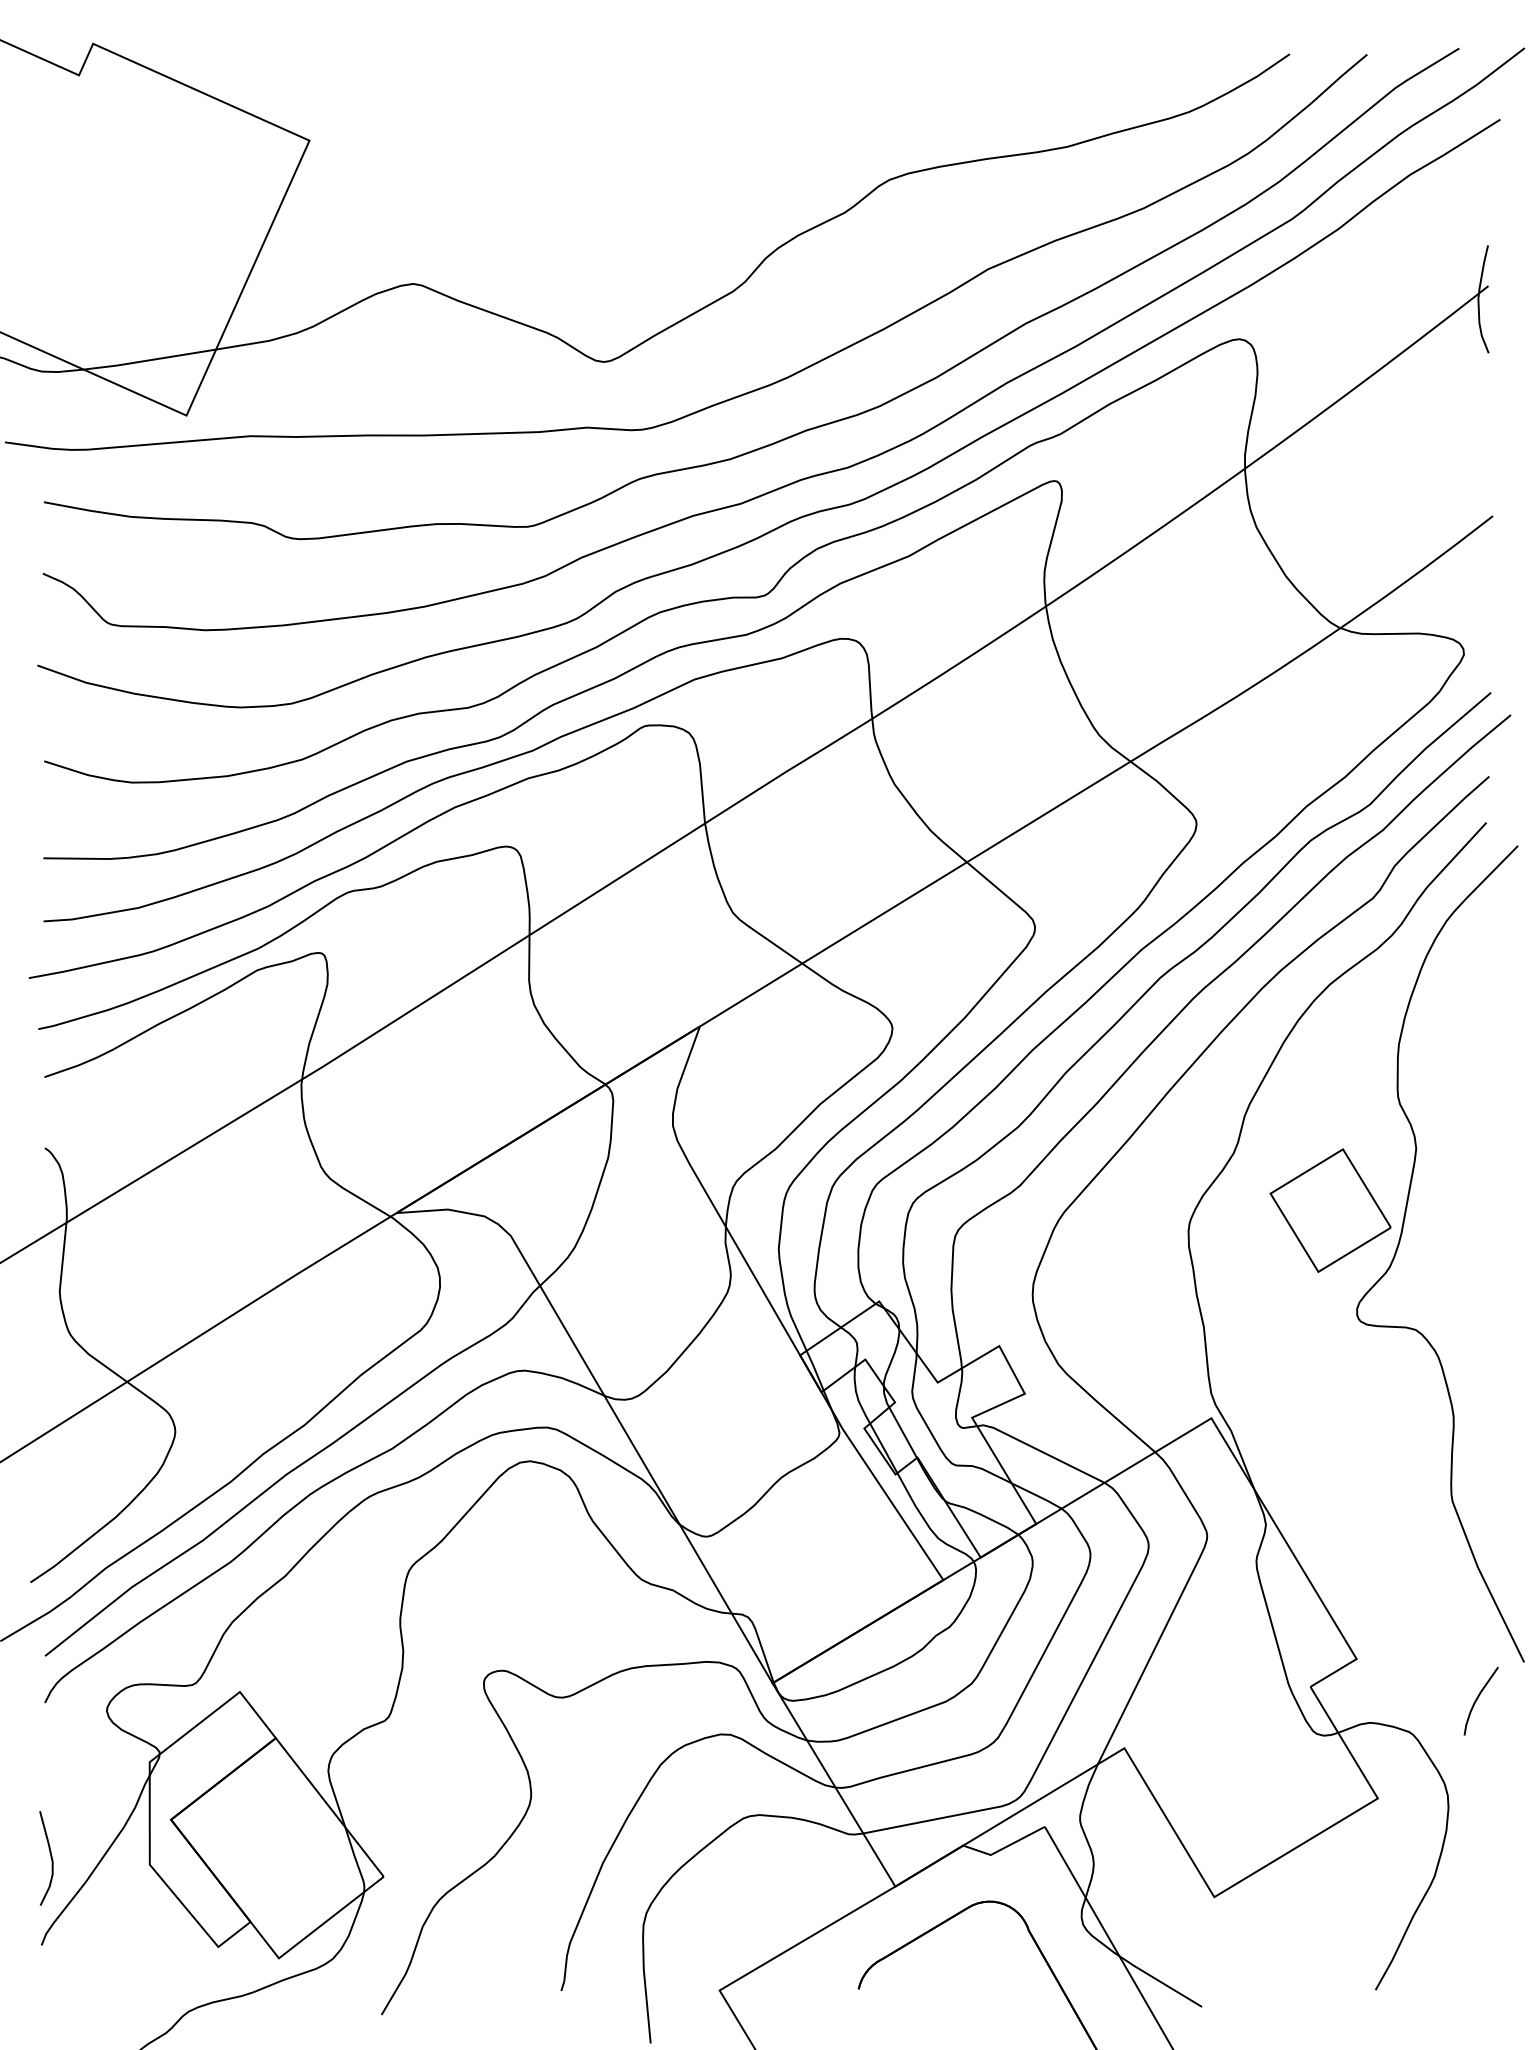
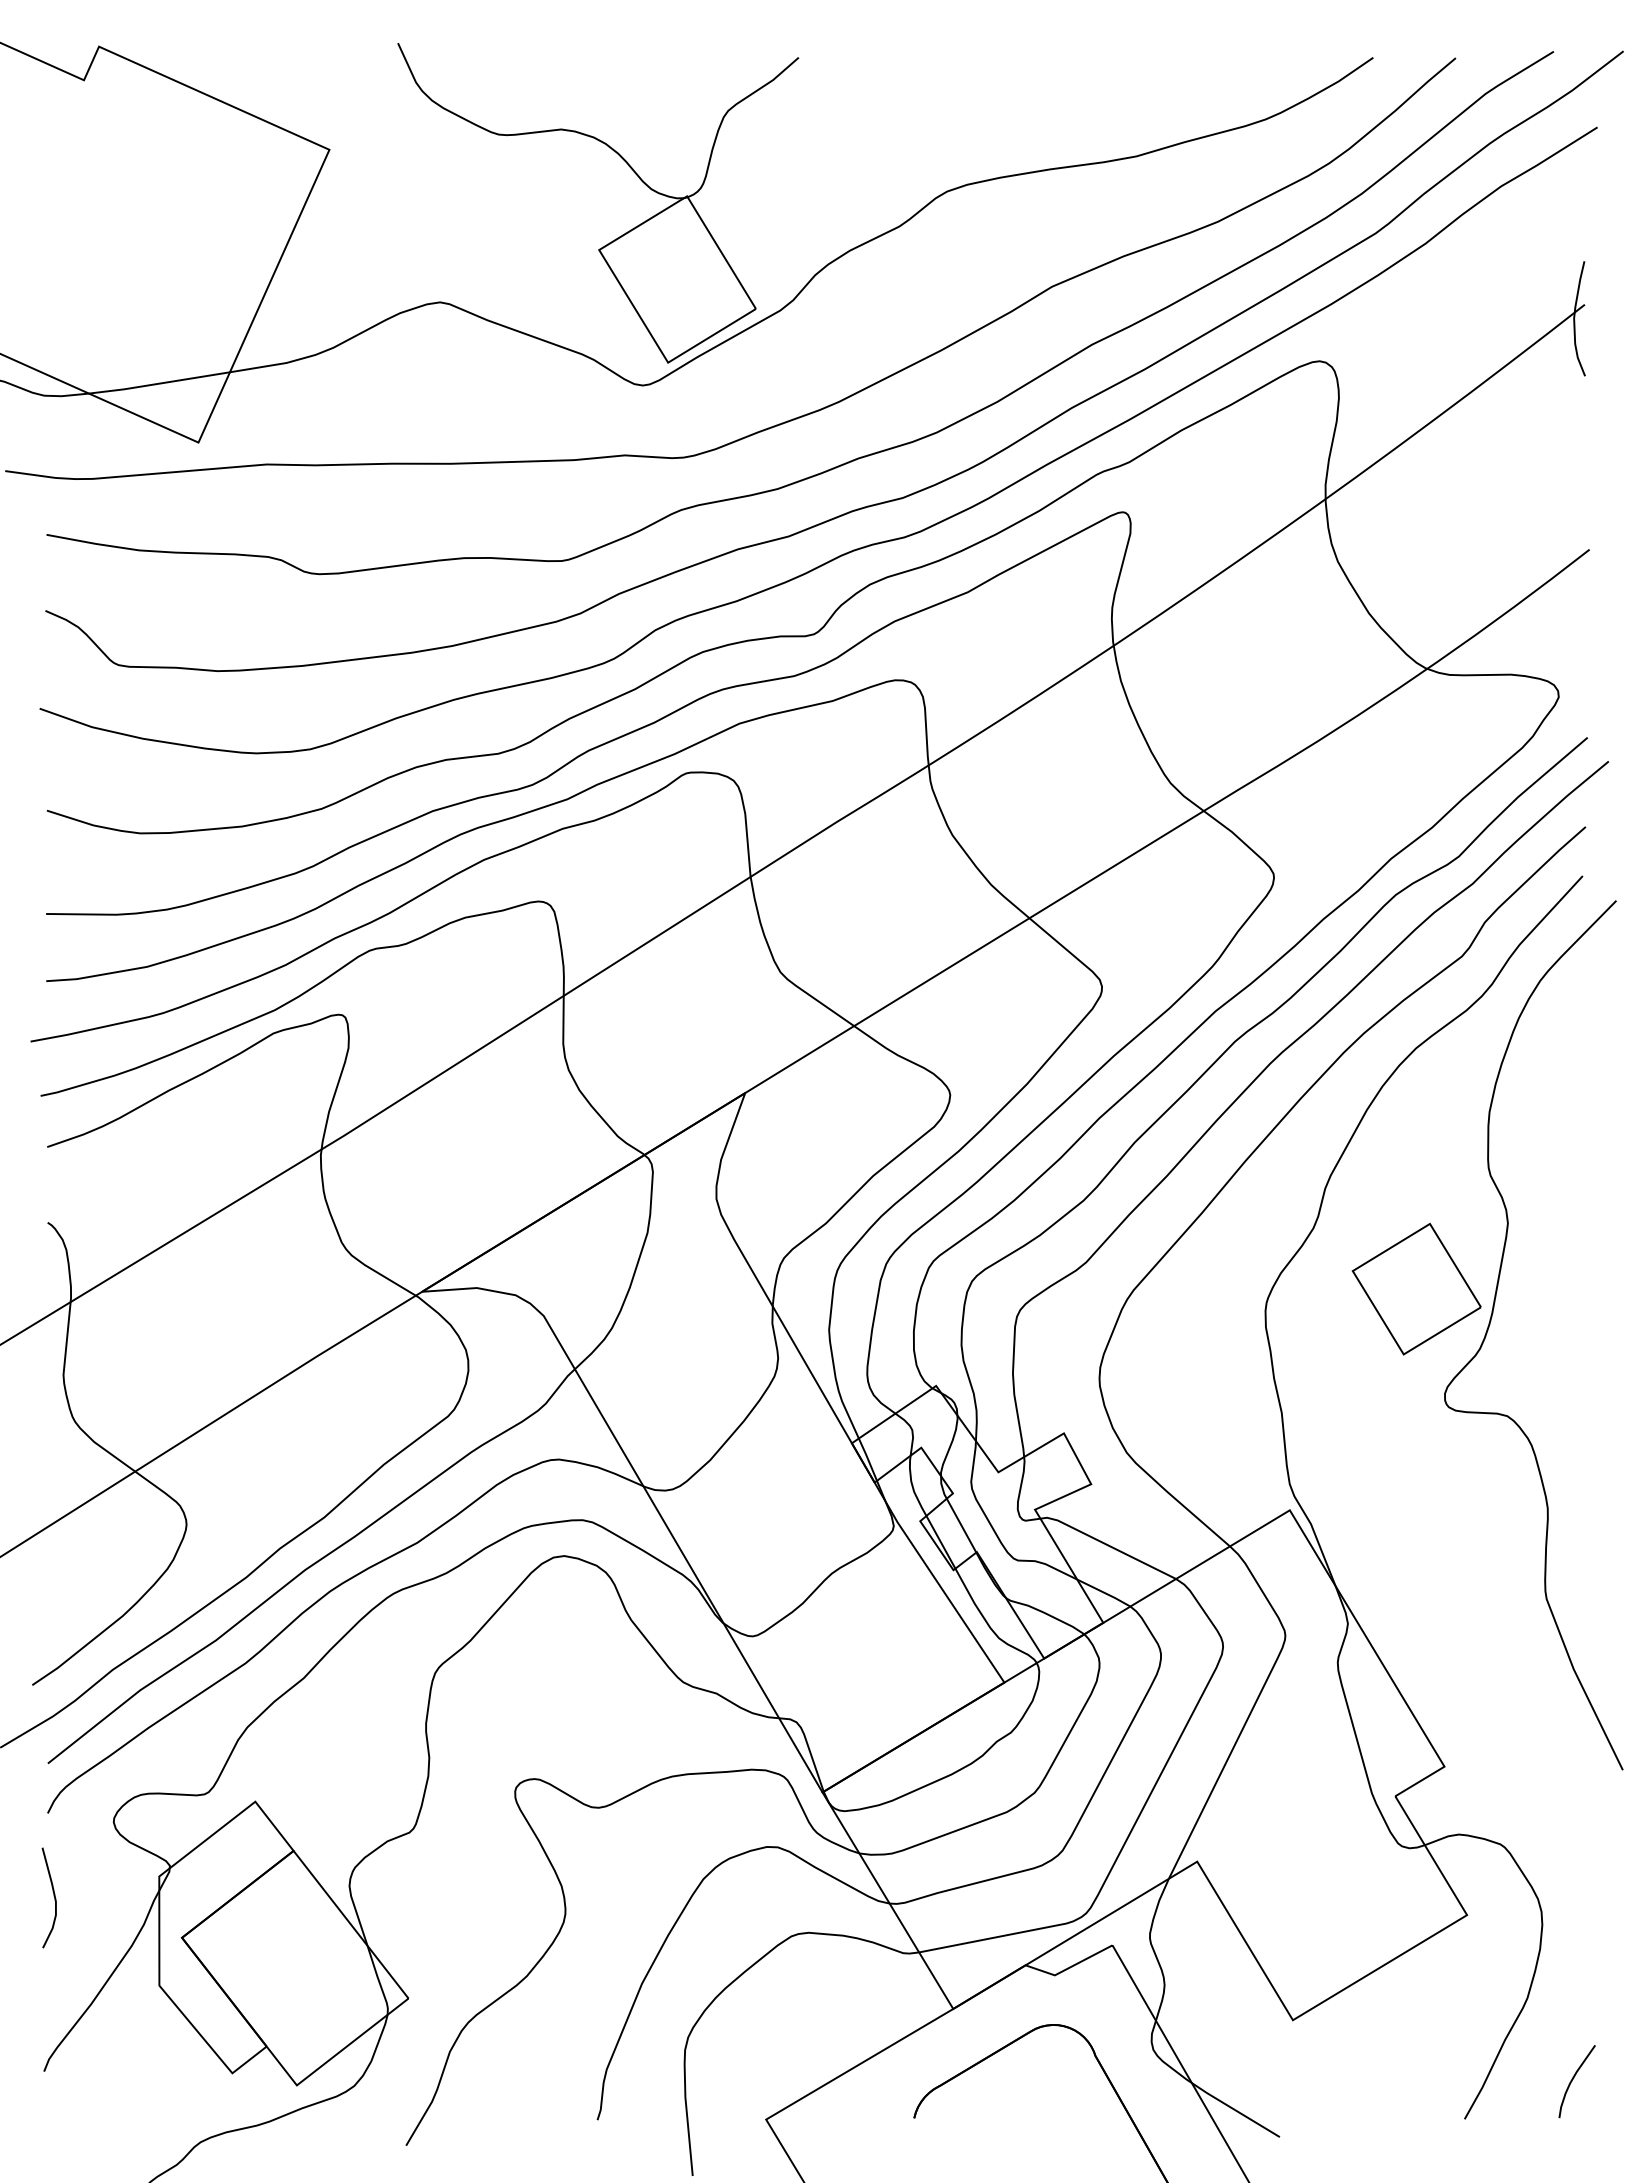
part: (582, 221) -> (620, 235), added
curve: (1477, 1699) -> (1573, 2079), moved
curve: (50, 1857) -> (53, 1896), moved

